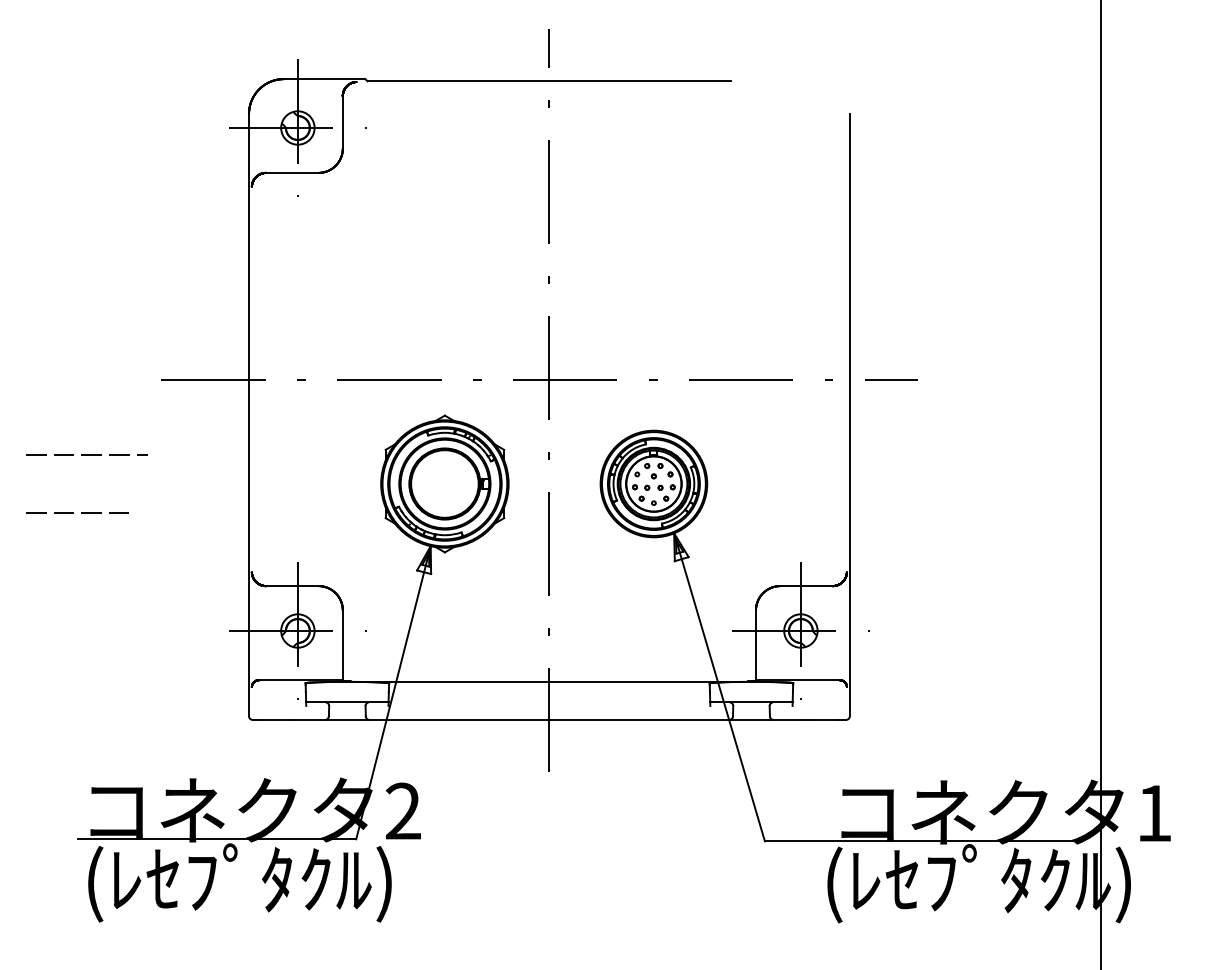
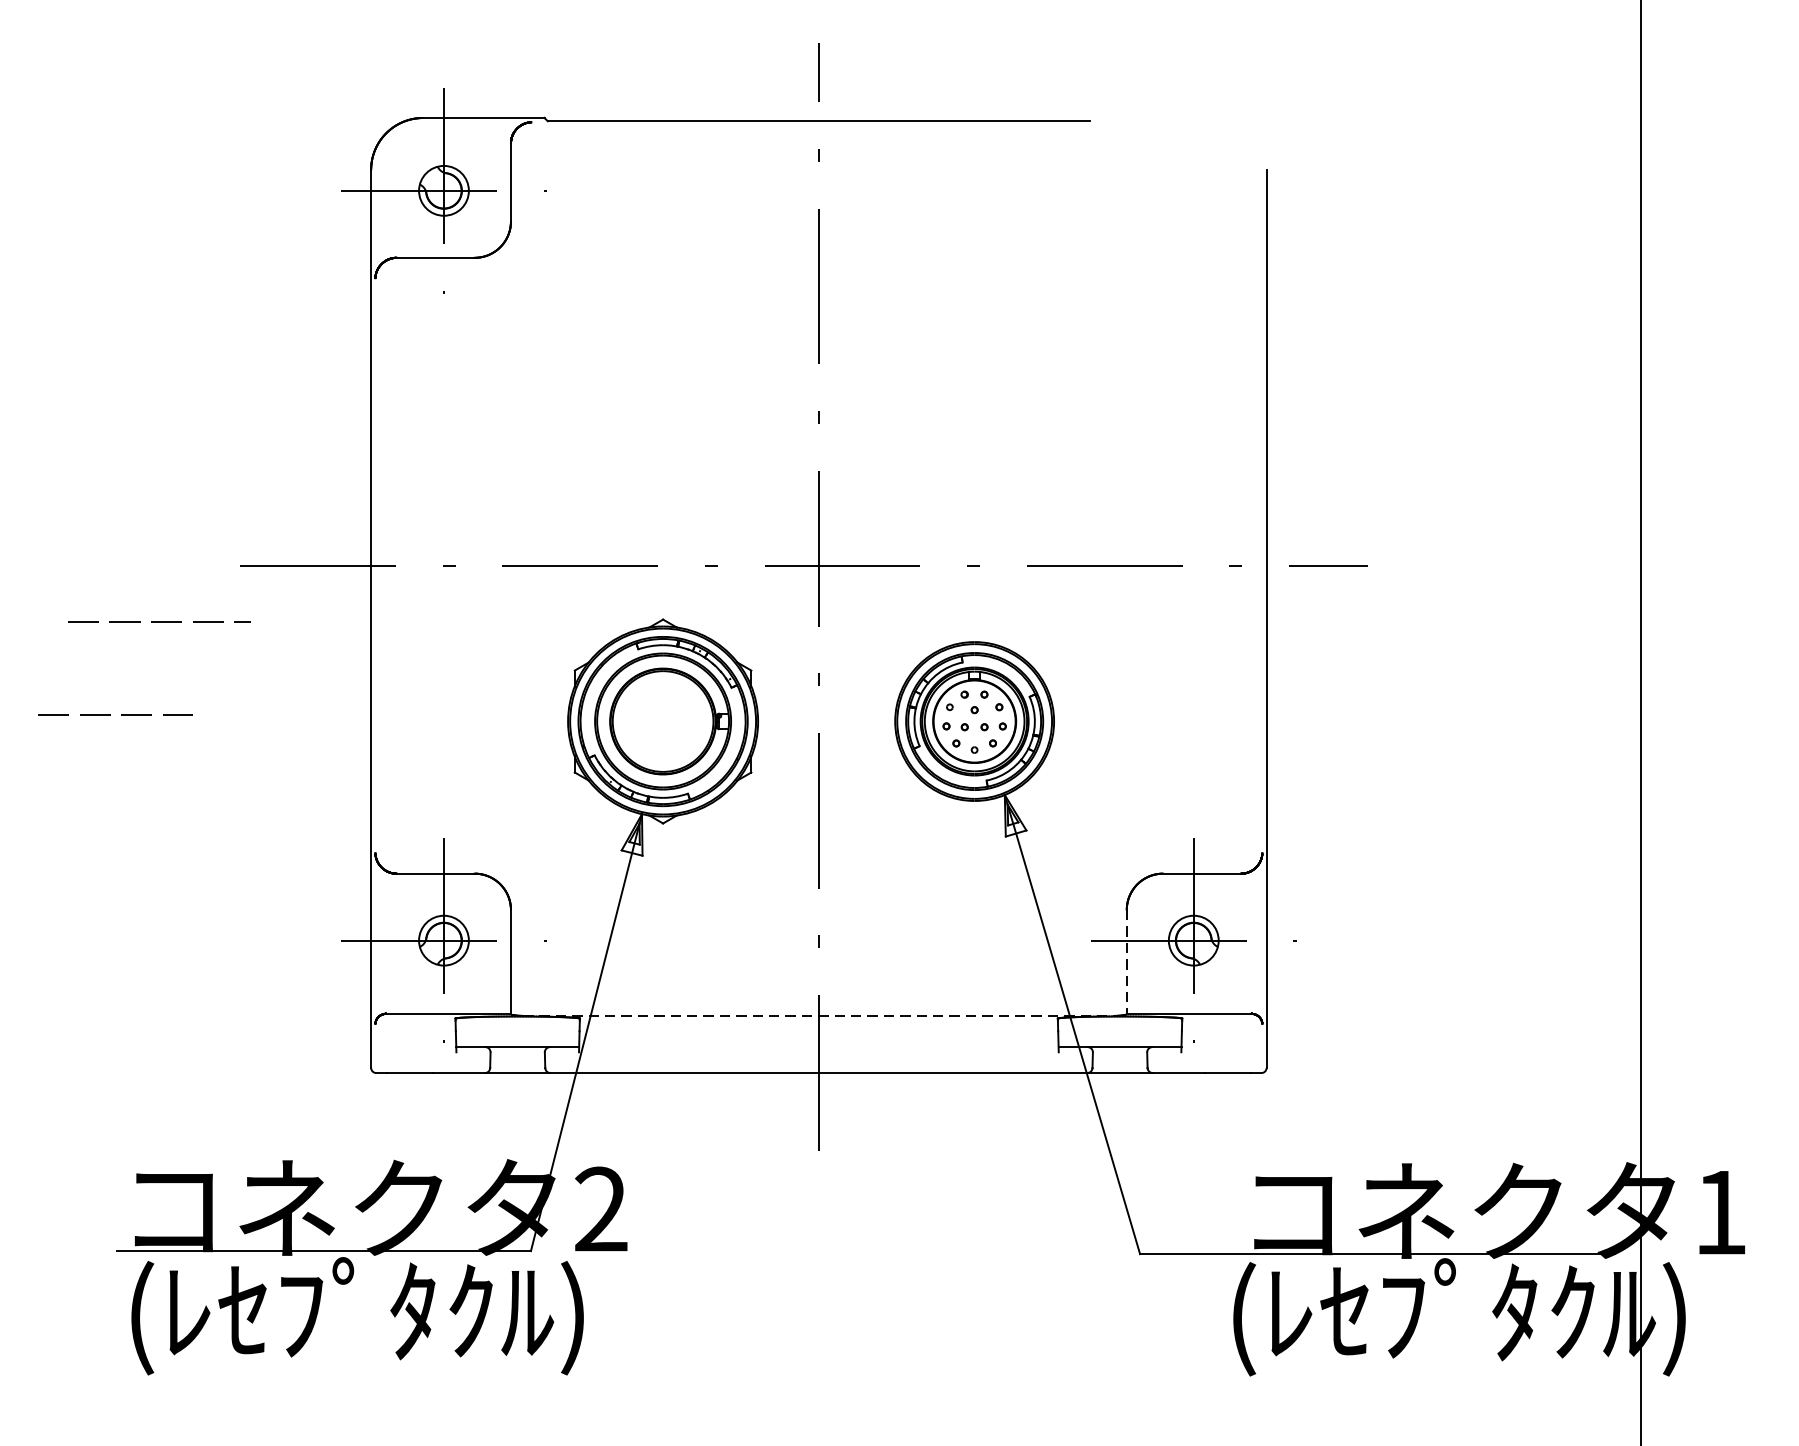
line: (86, 454) -> (158, 620), moved
line: (73, 512) -> (109, 714), moved
line: (755, 645) -> (1126, 962), solid -> dashed
line: (549, 681) -> (819, 1015), solid -> dashed

